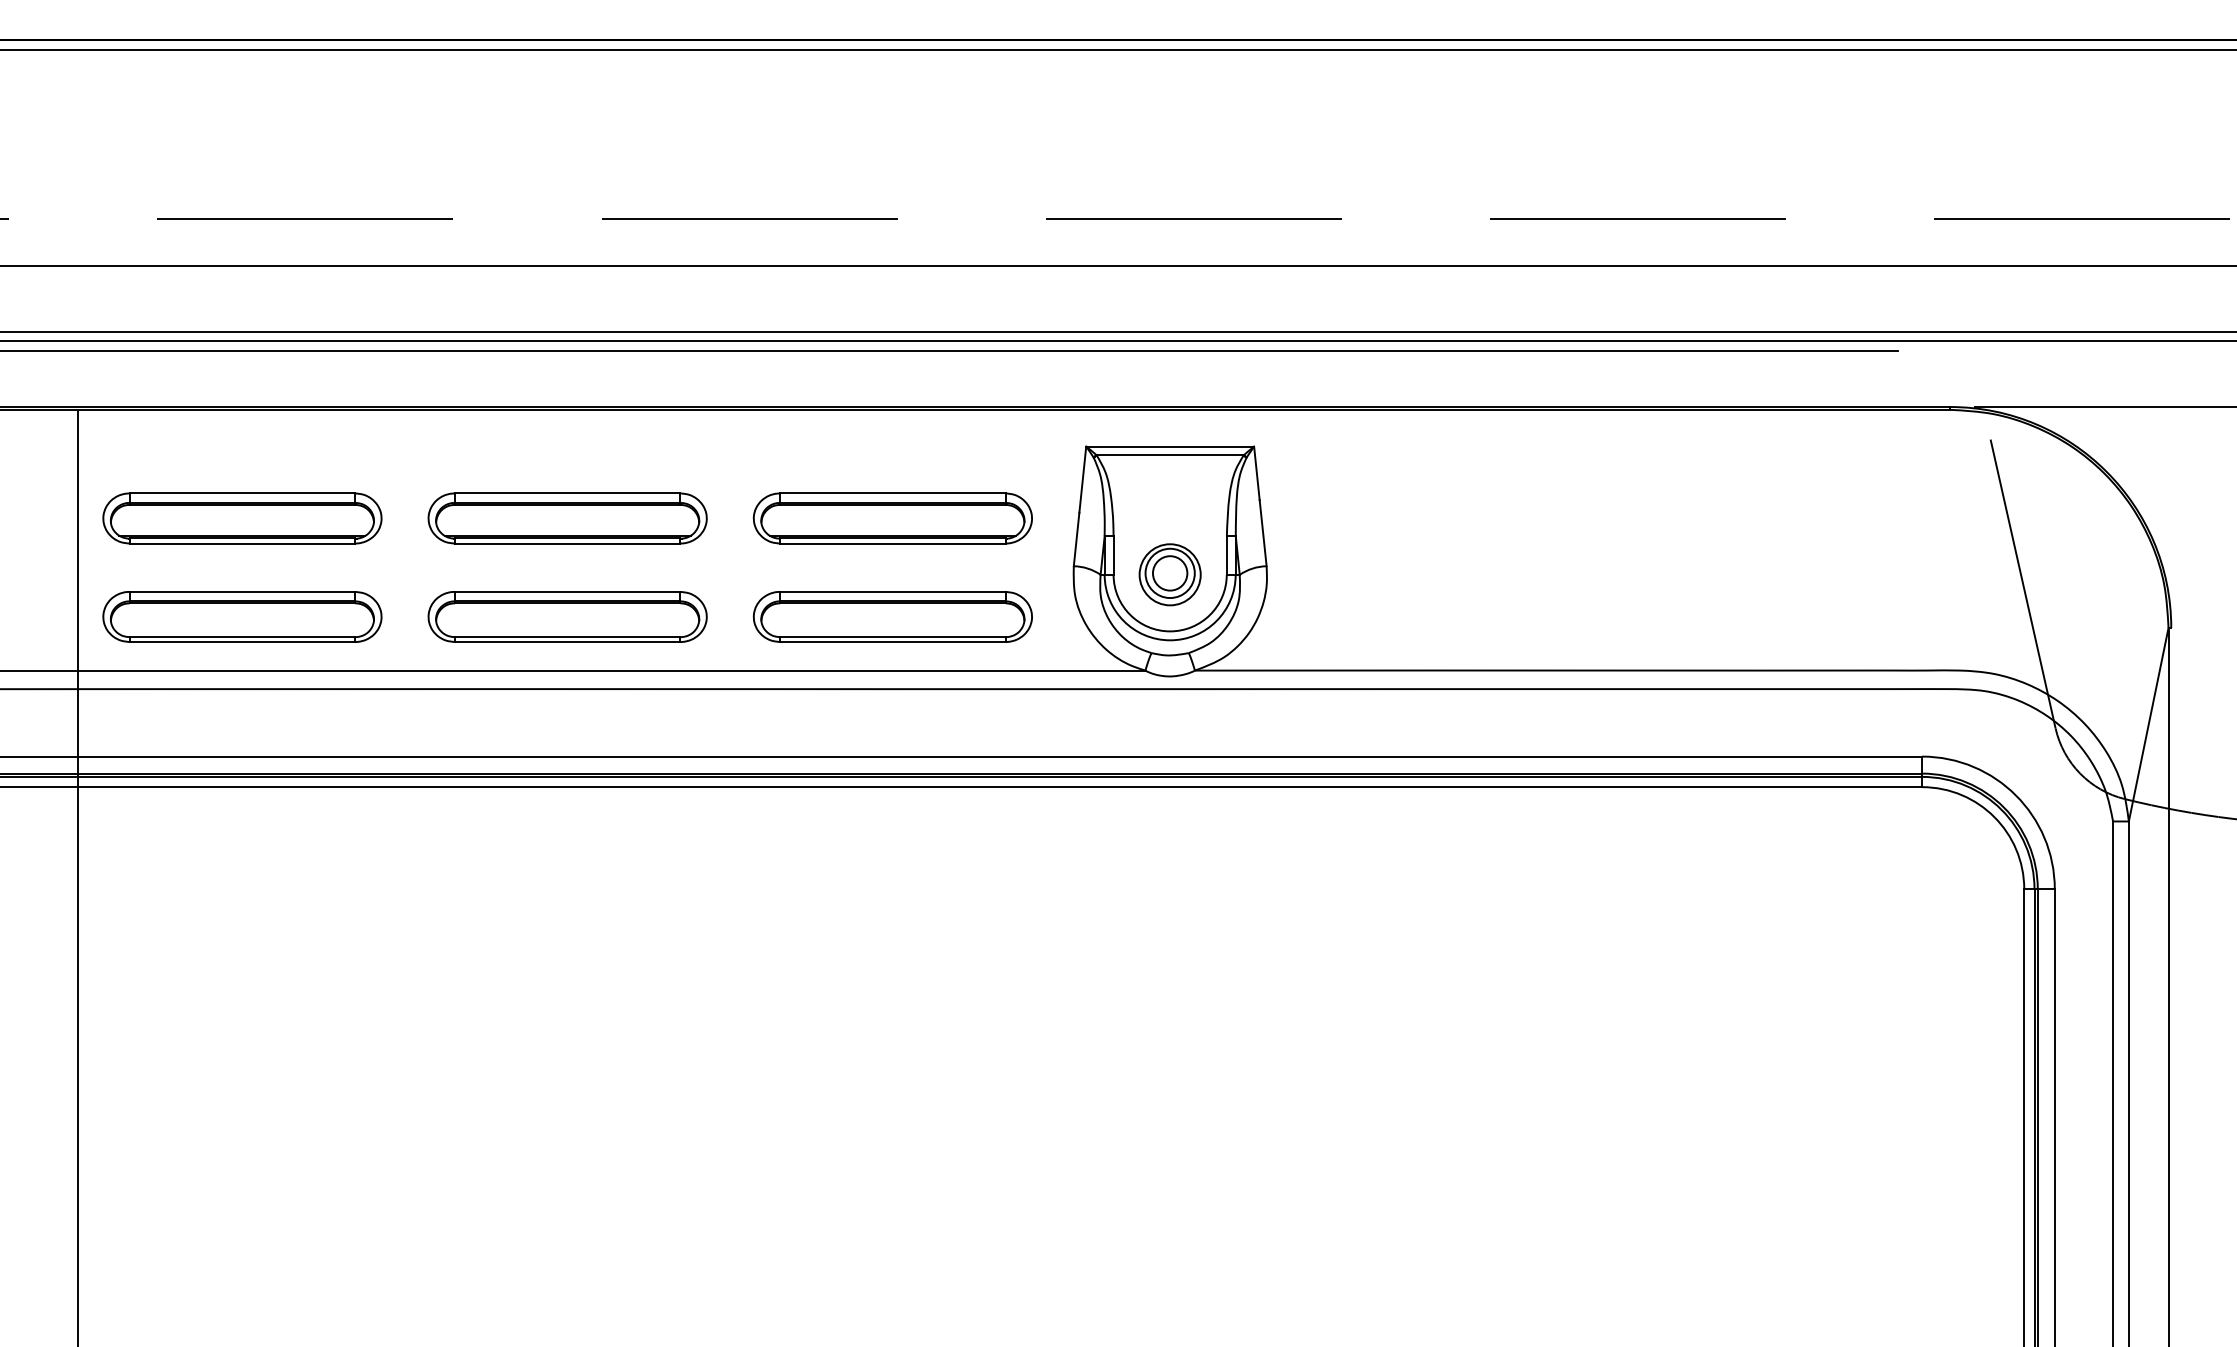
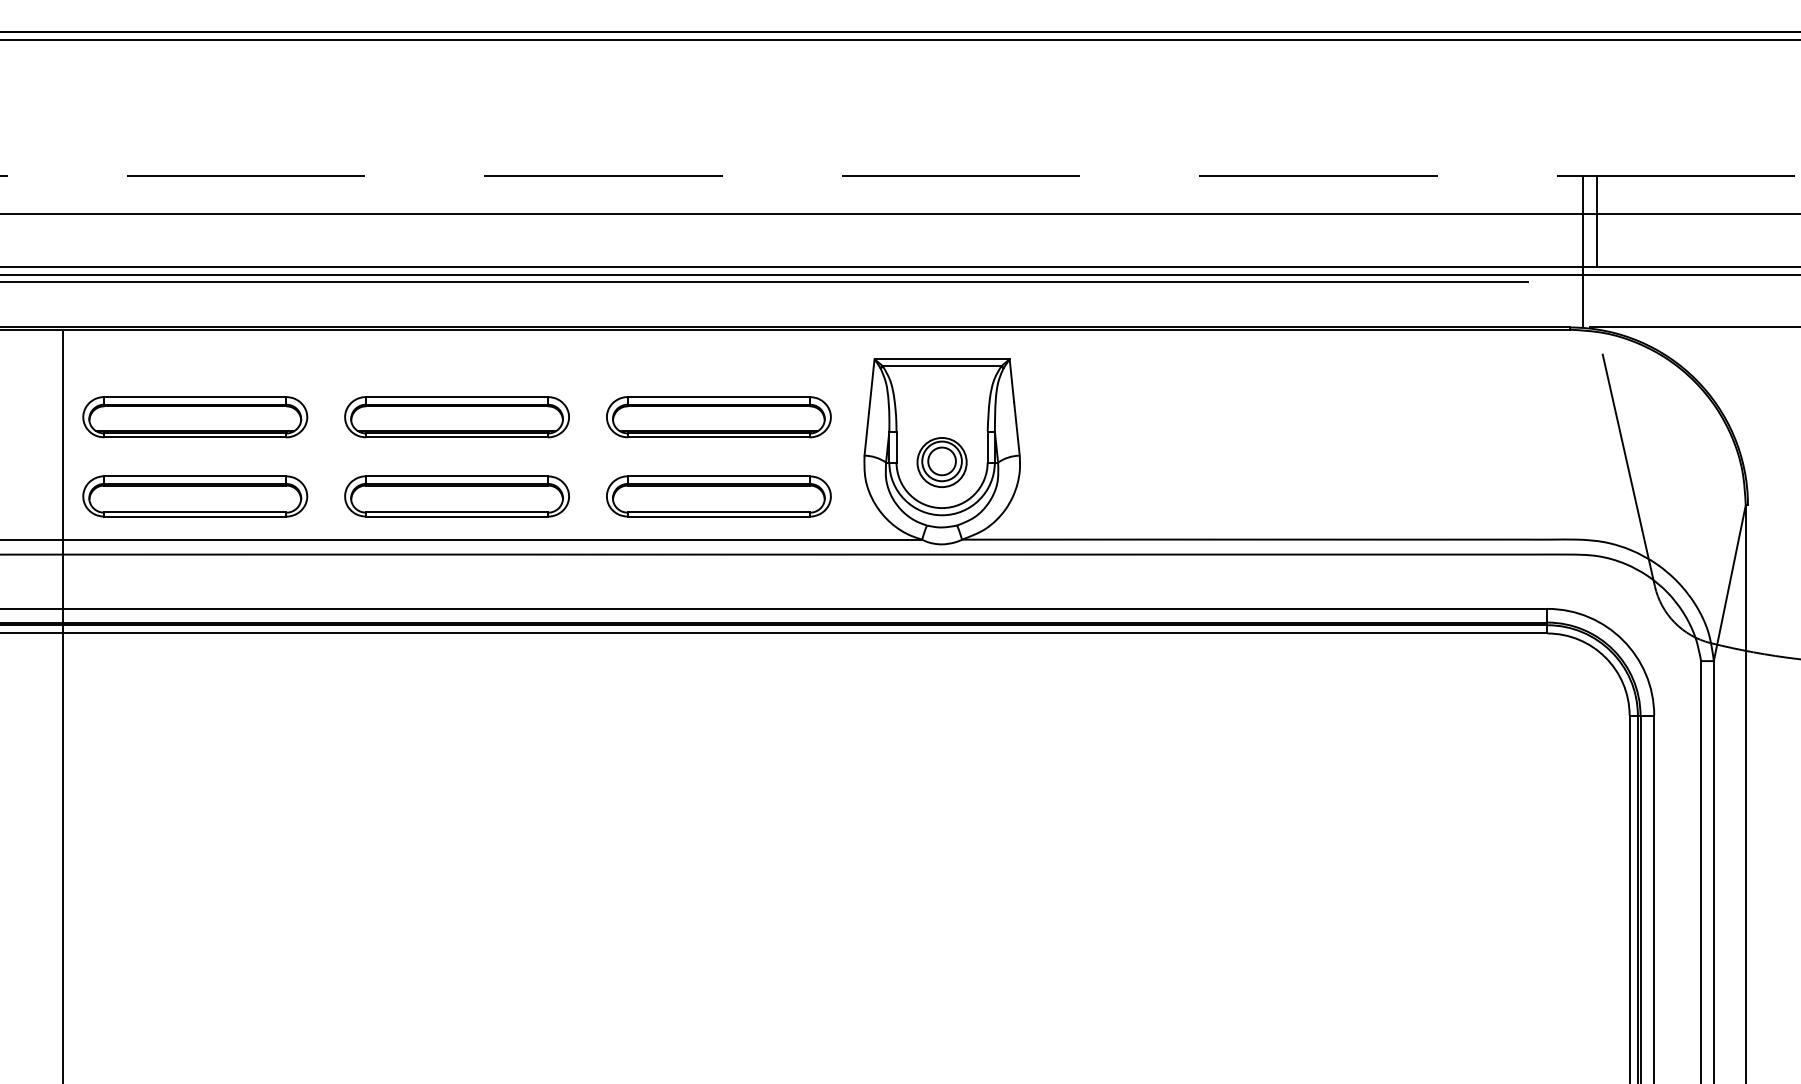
line: (1983, 275) -> (1596, 221), added
line: (1966, 313) -> (1583, 252), added

